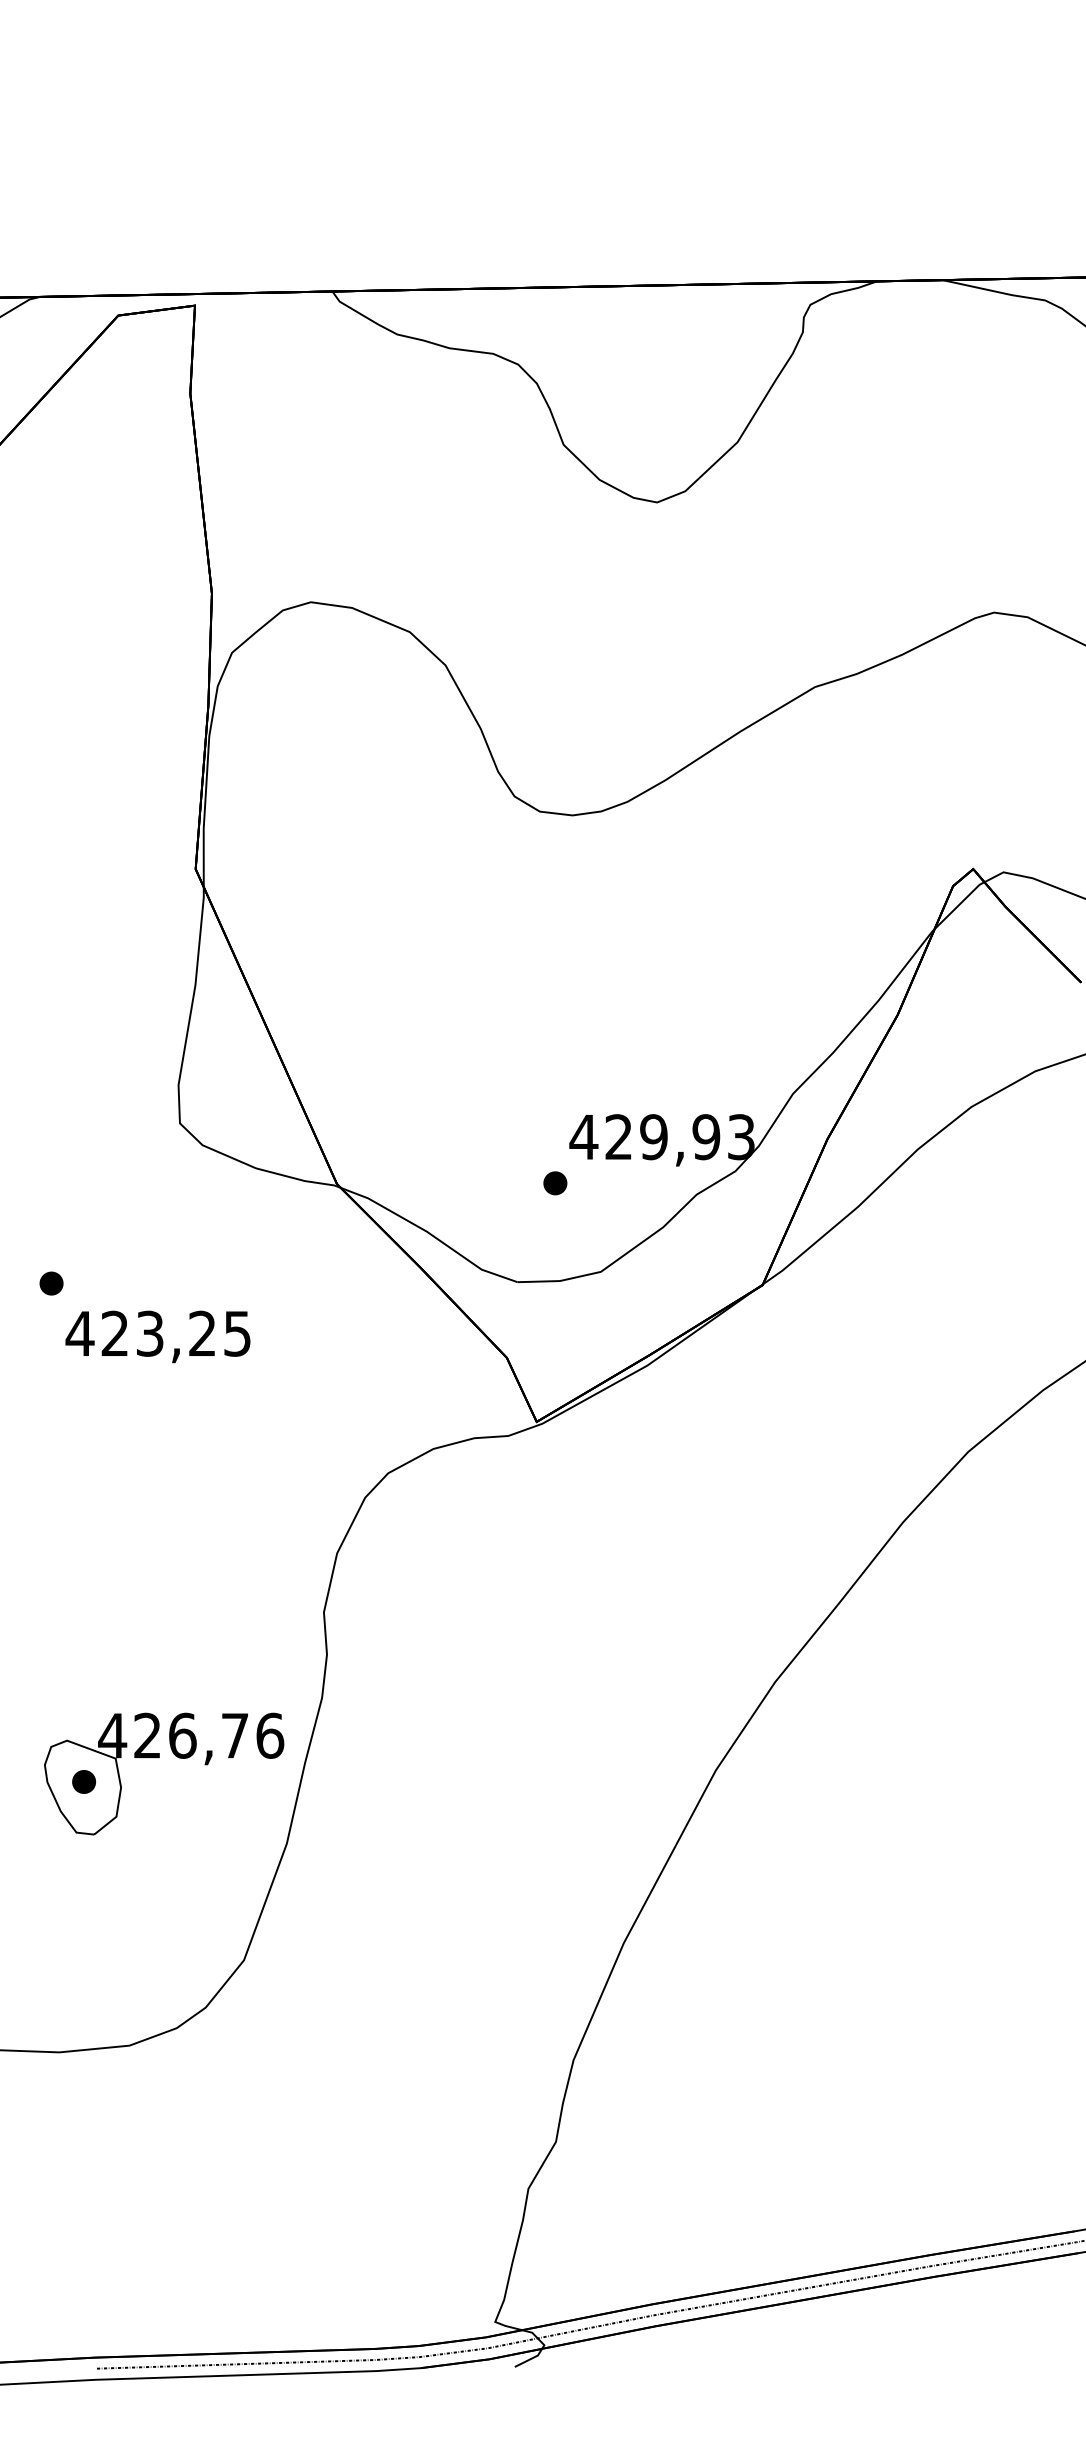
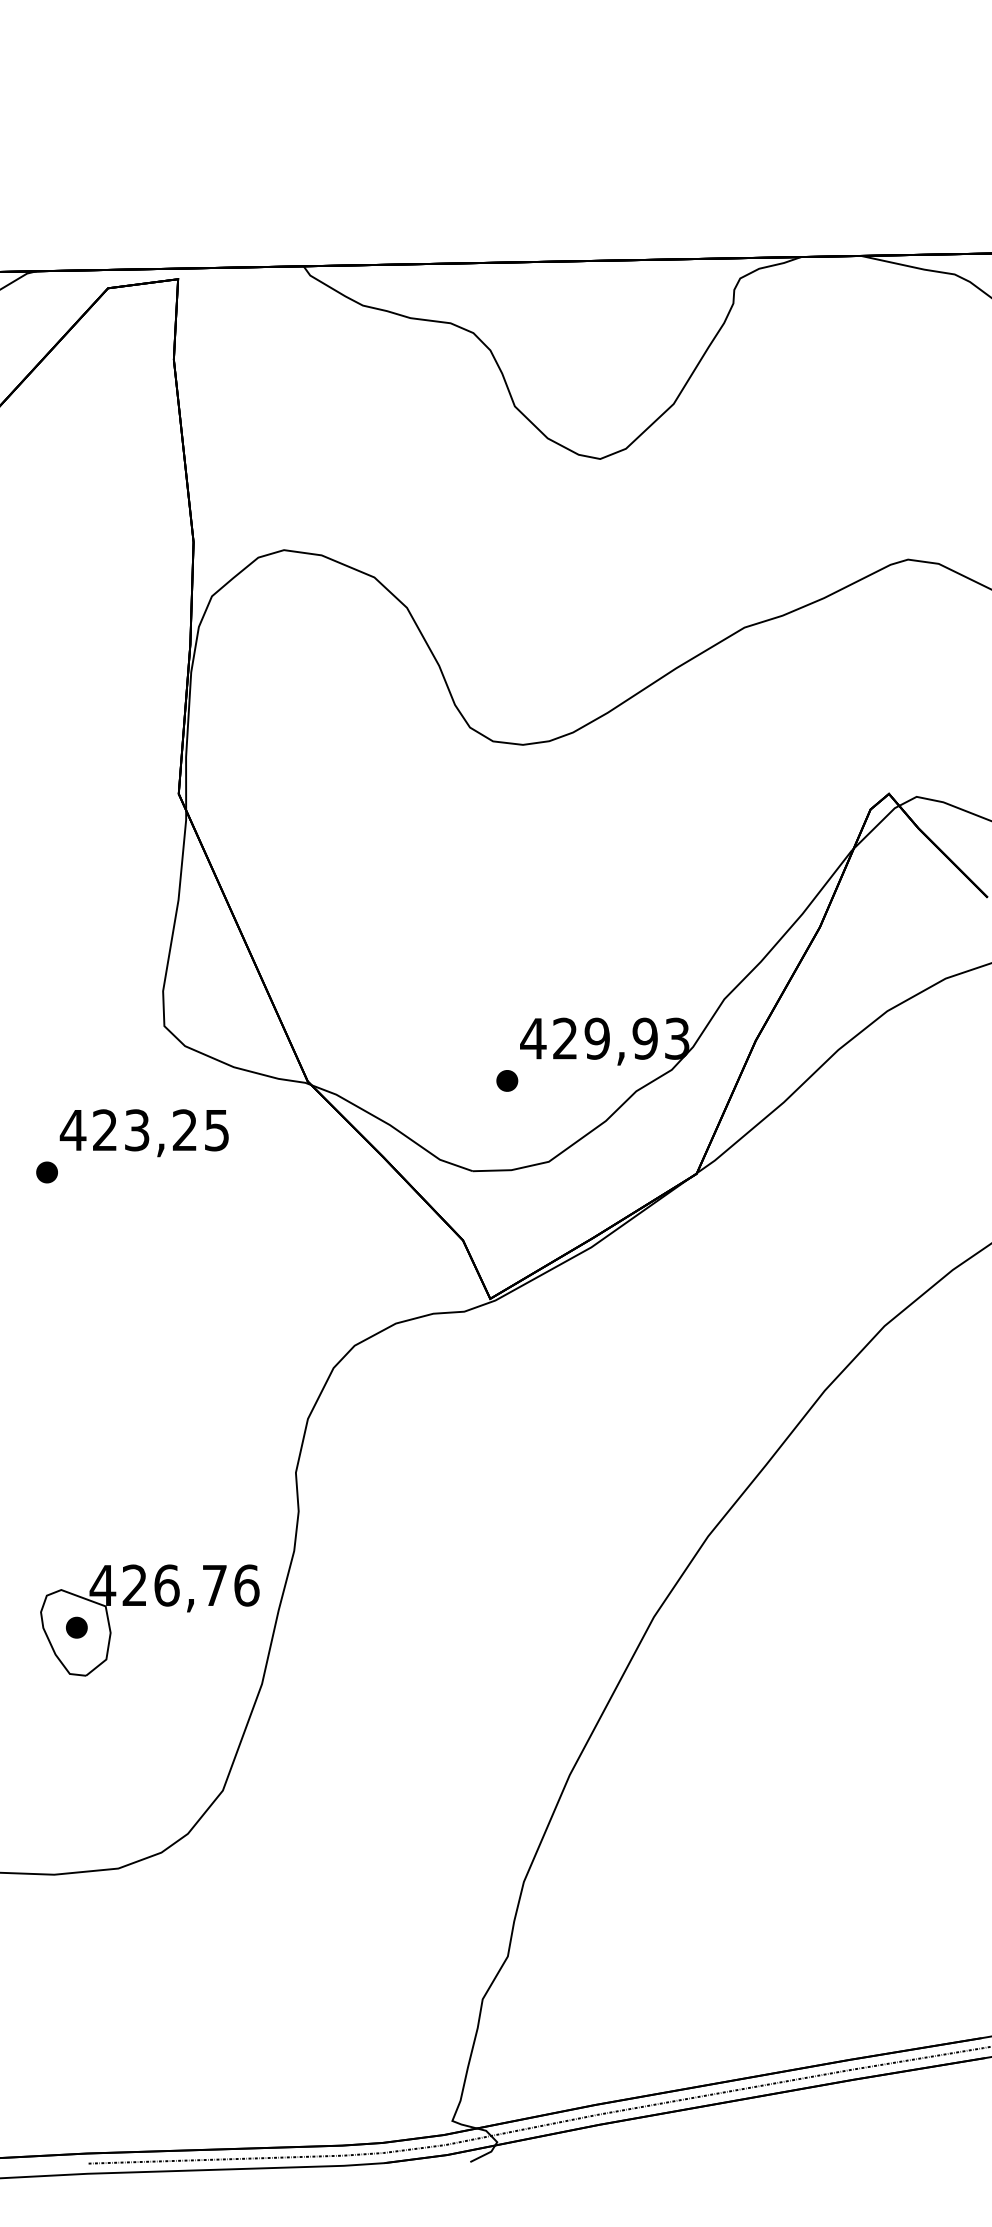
text: (157, 1337) -> (143, 1133), moved

